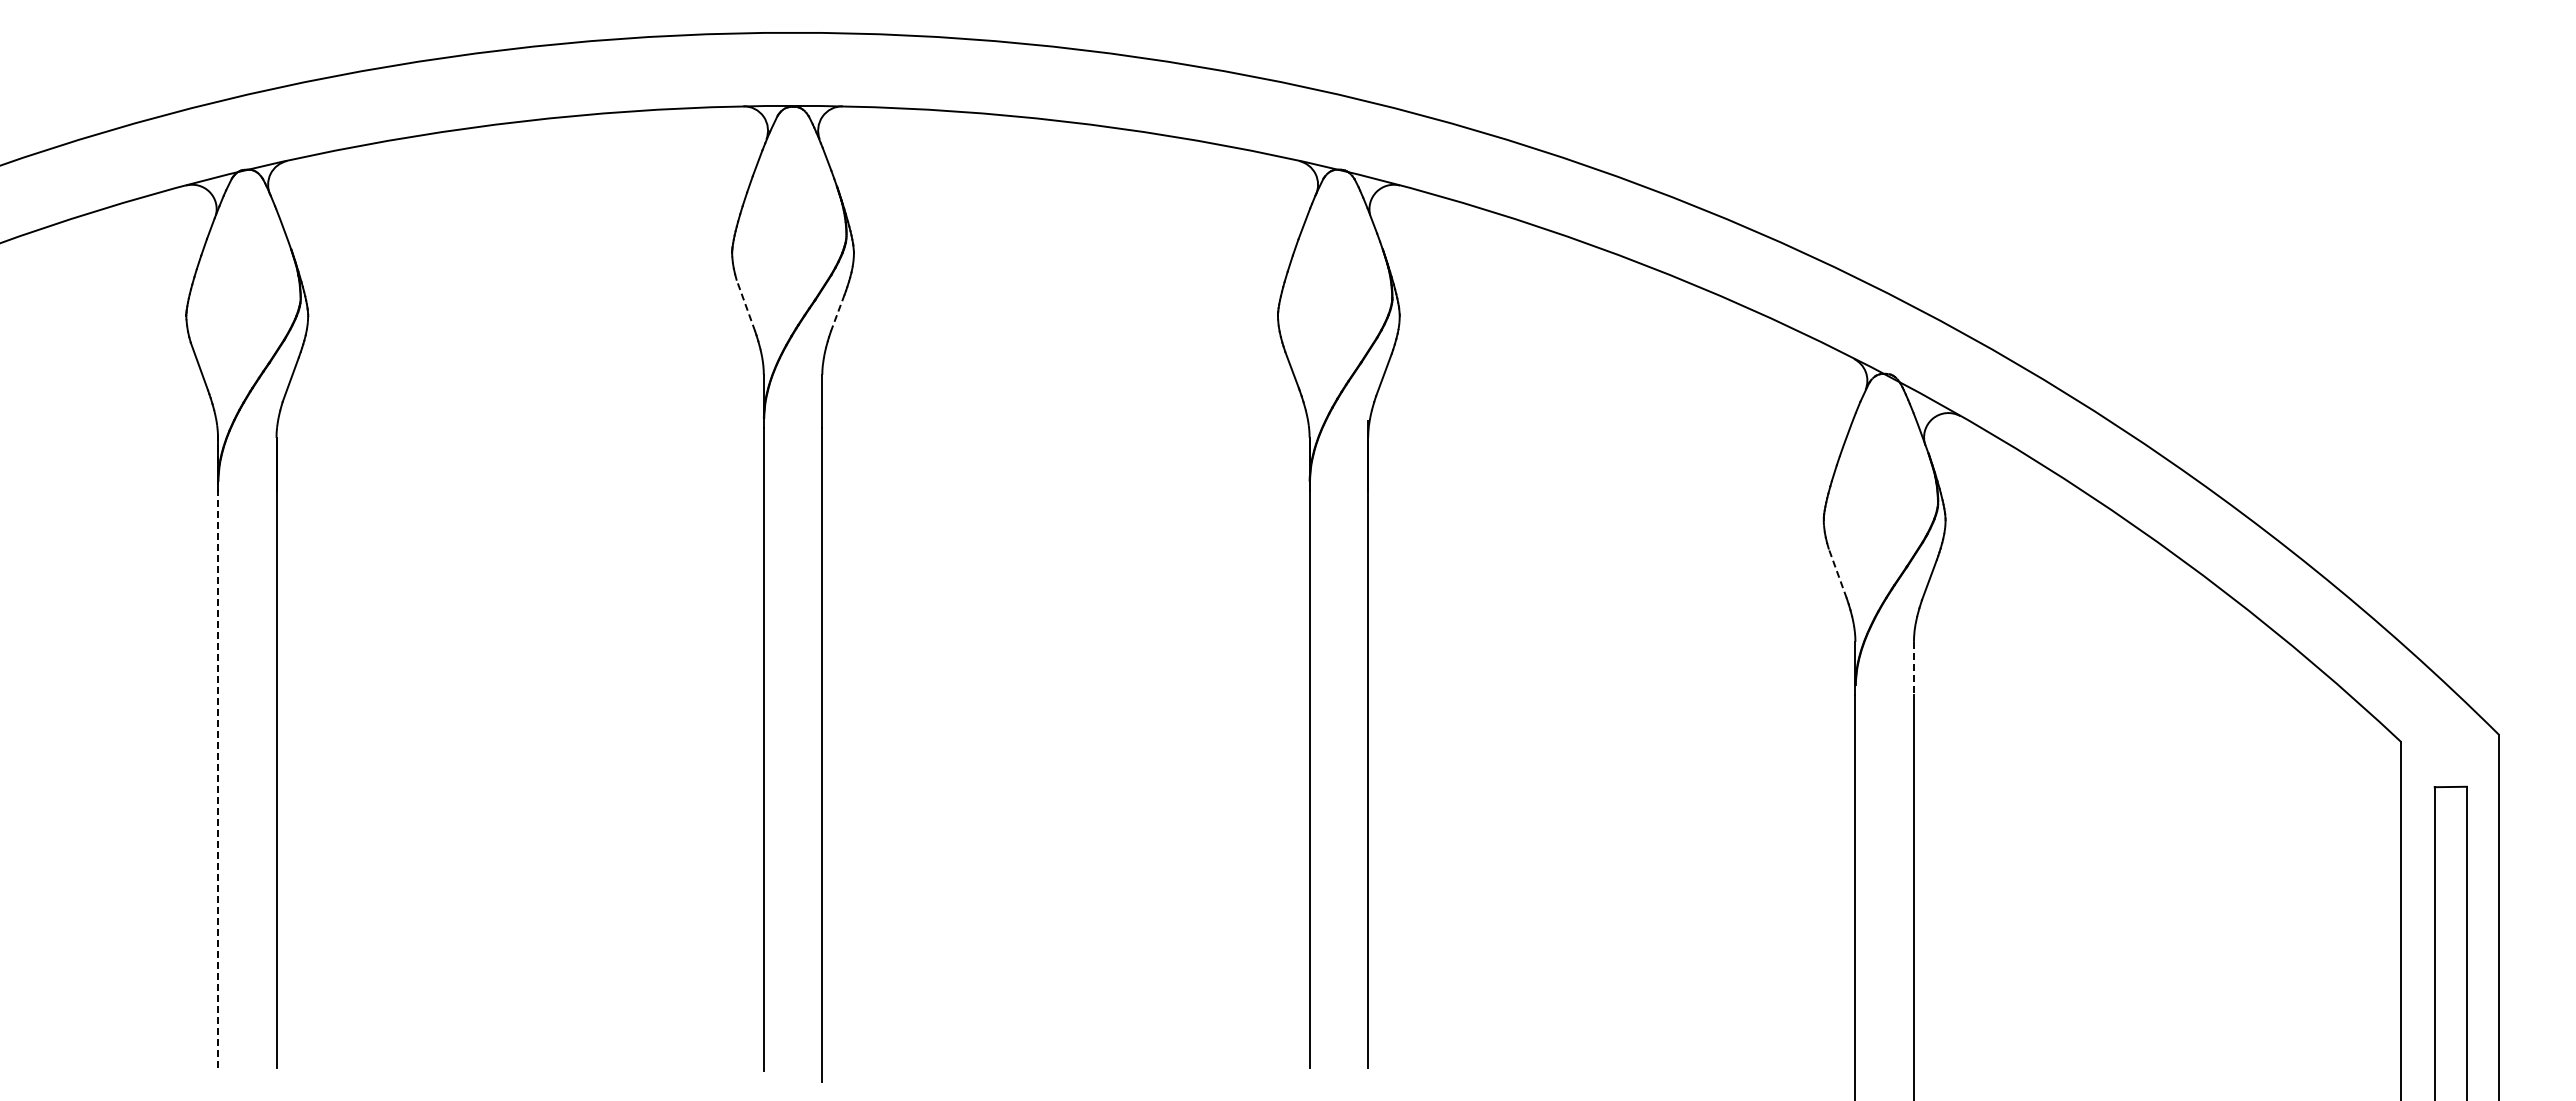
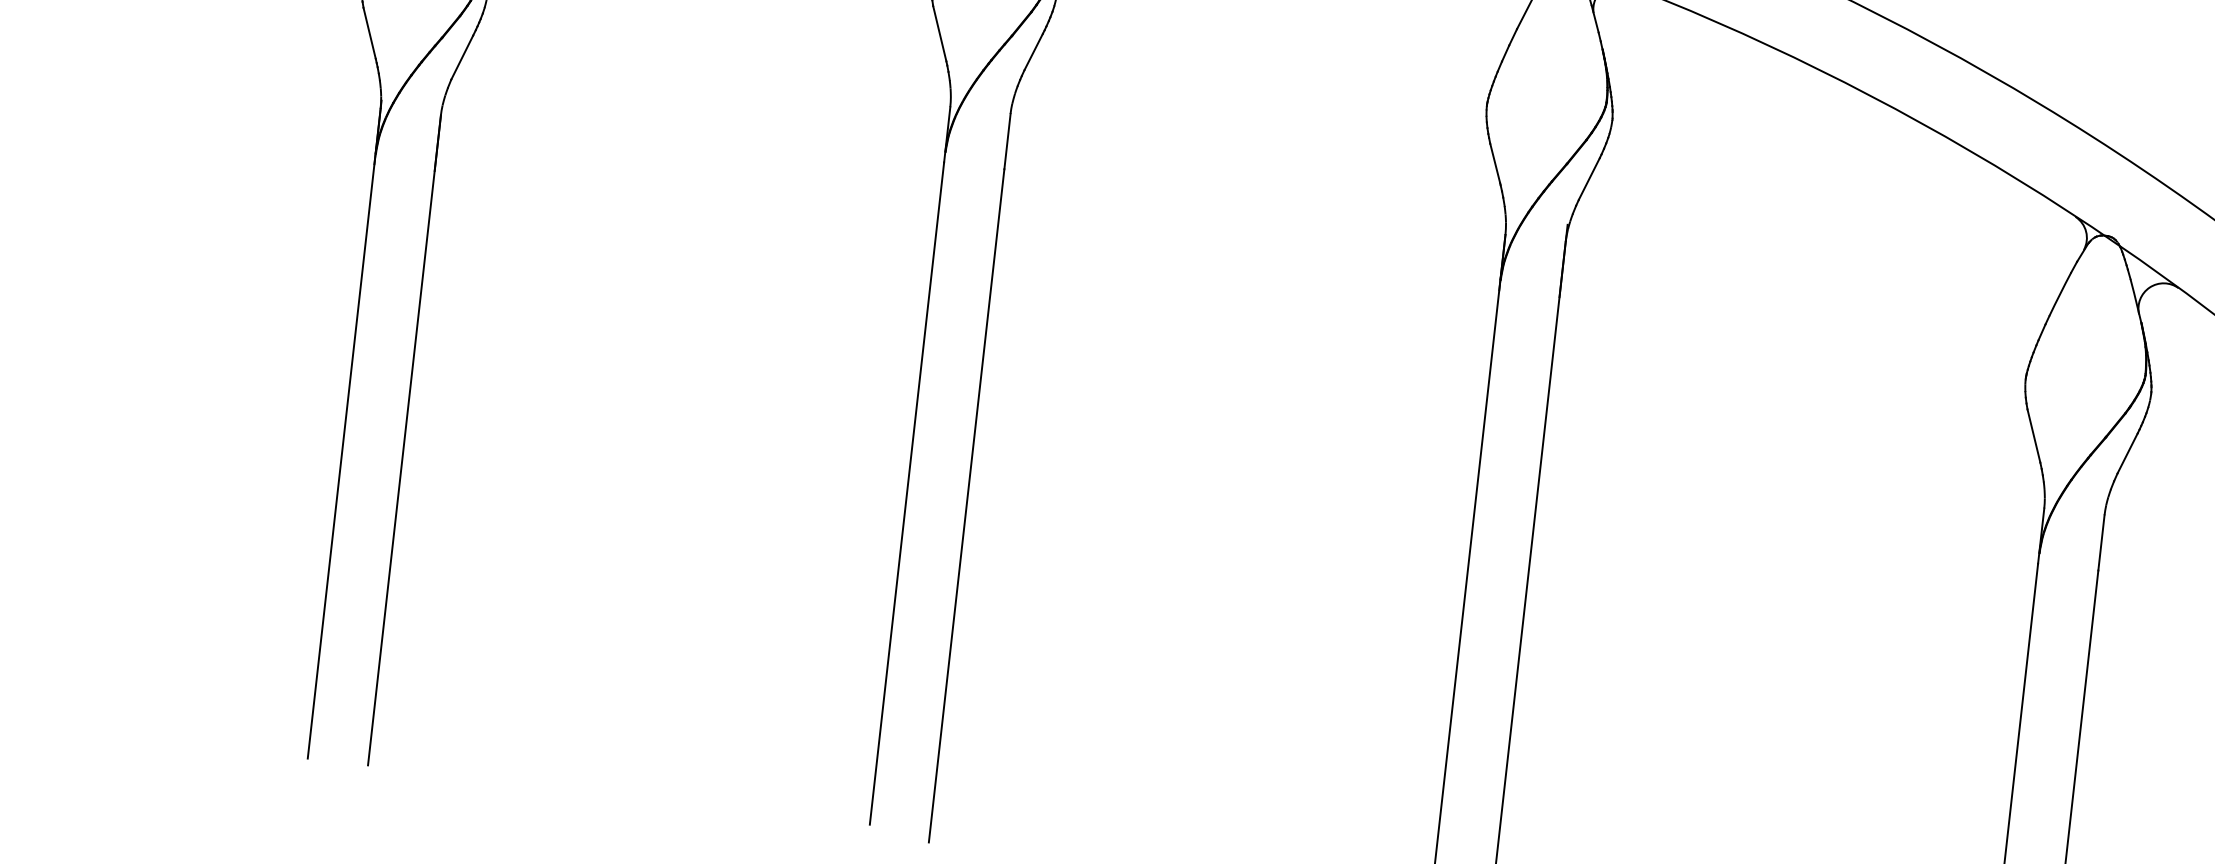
line: (745, 305) -> (939, 33), dashed -> solid
line: (837, 313) -> (1033, 52), dashed -> solid
line: (1837, 573) -> (2033, 436), dashed -> solid
line: (1913, 668) -> (2101, 542), dashed -> solid
line: (218, 748) -> (345, 429), dashed -> solid

